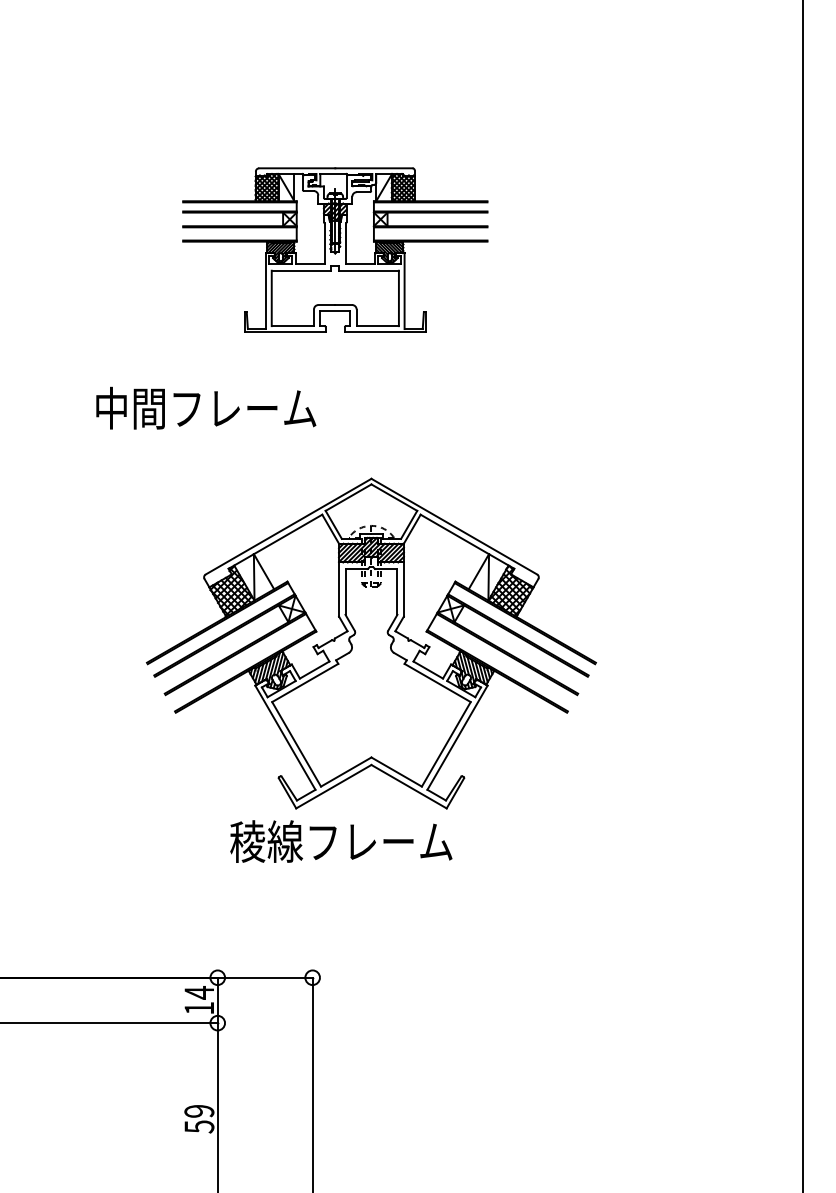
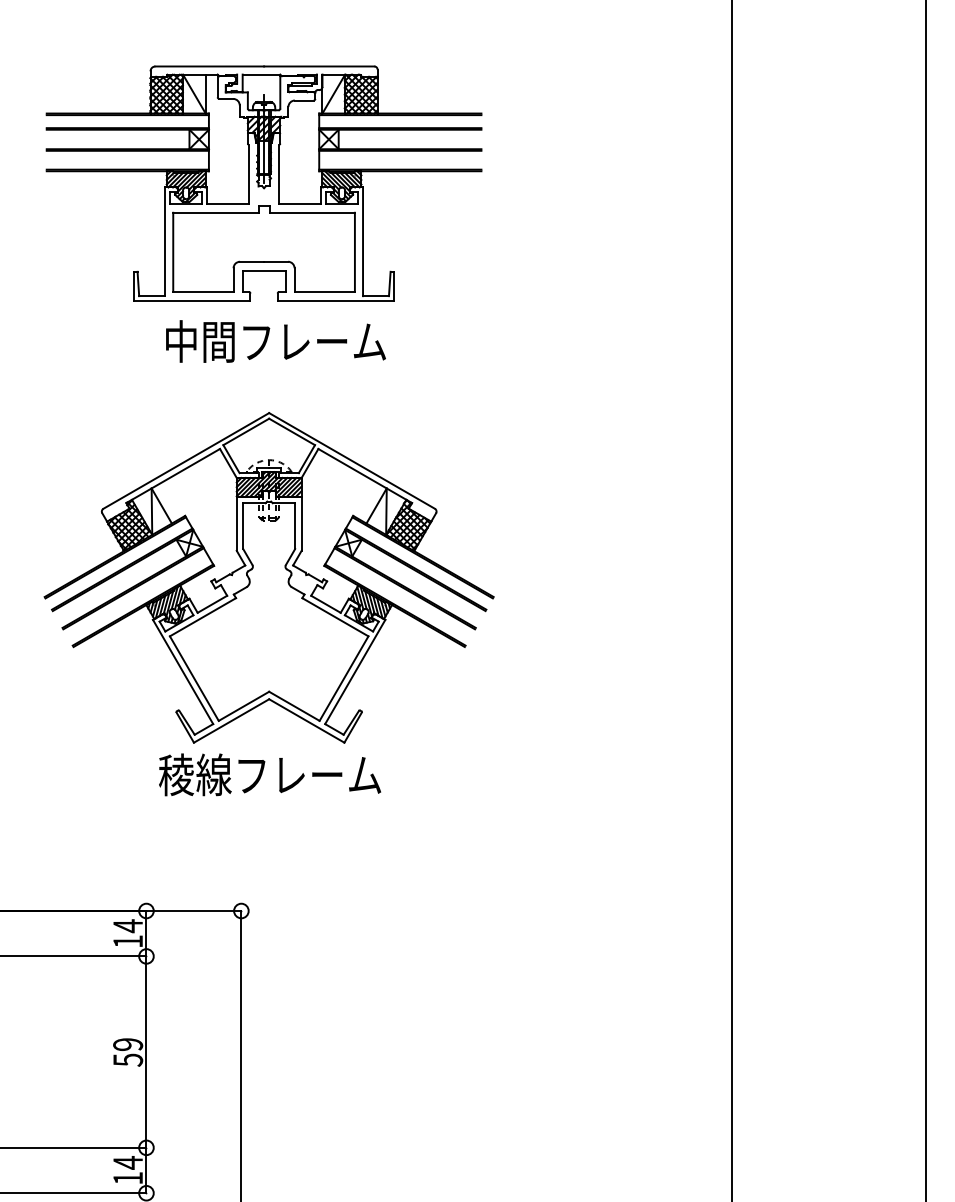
part: (334, 250) -> (263, 183), size x1.43
text: (205, 408) -> (275, 341), moved
part: (370, 643) -> (268, 577), moved

